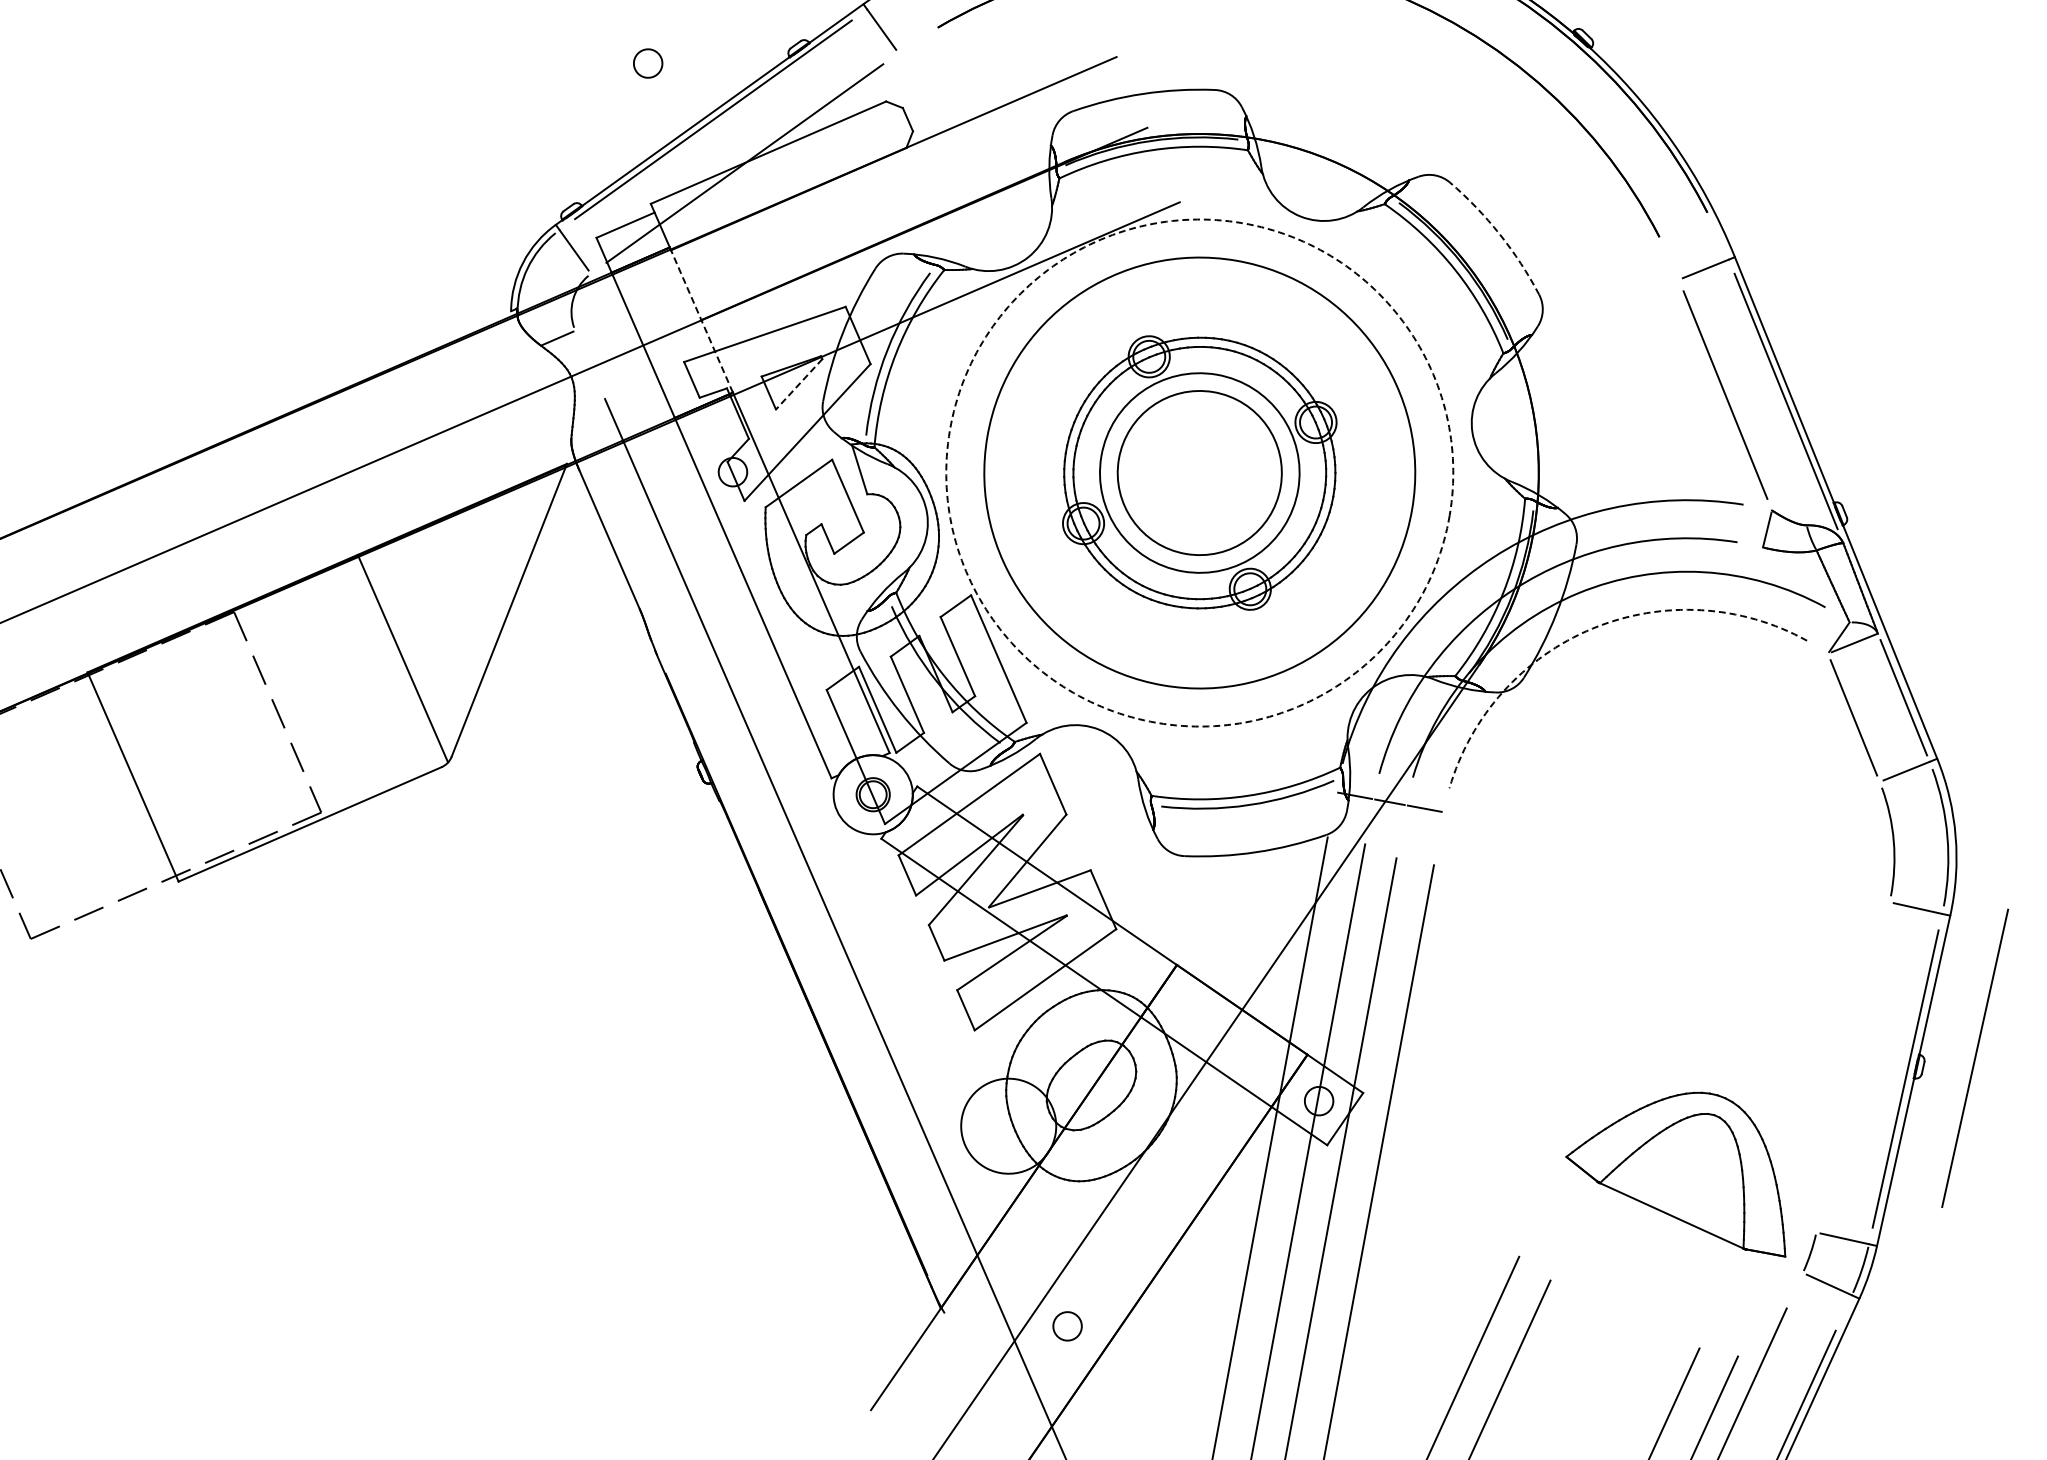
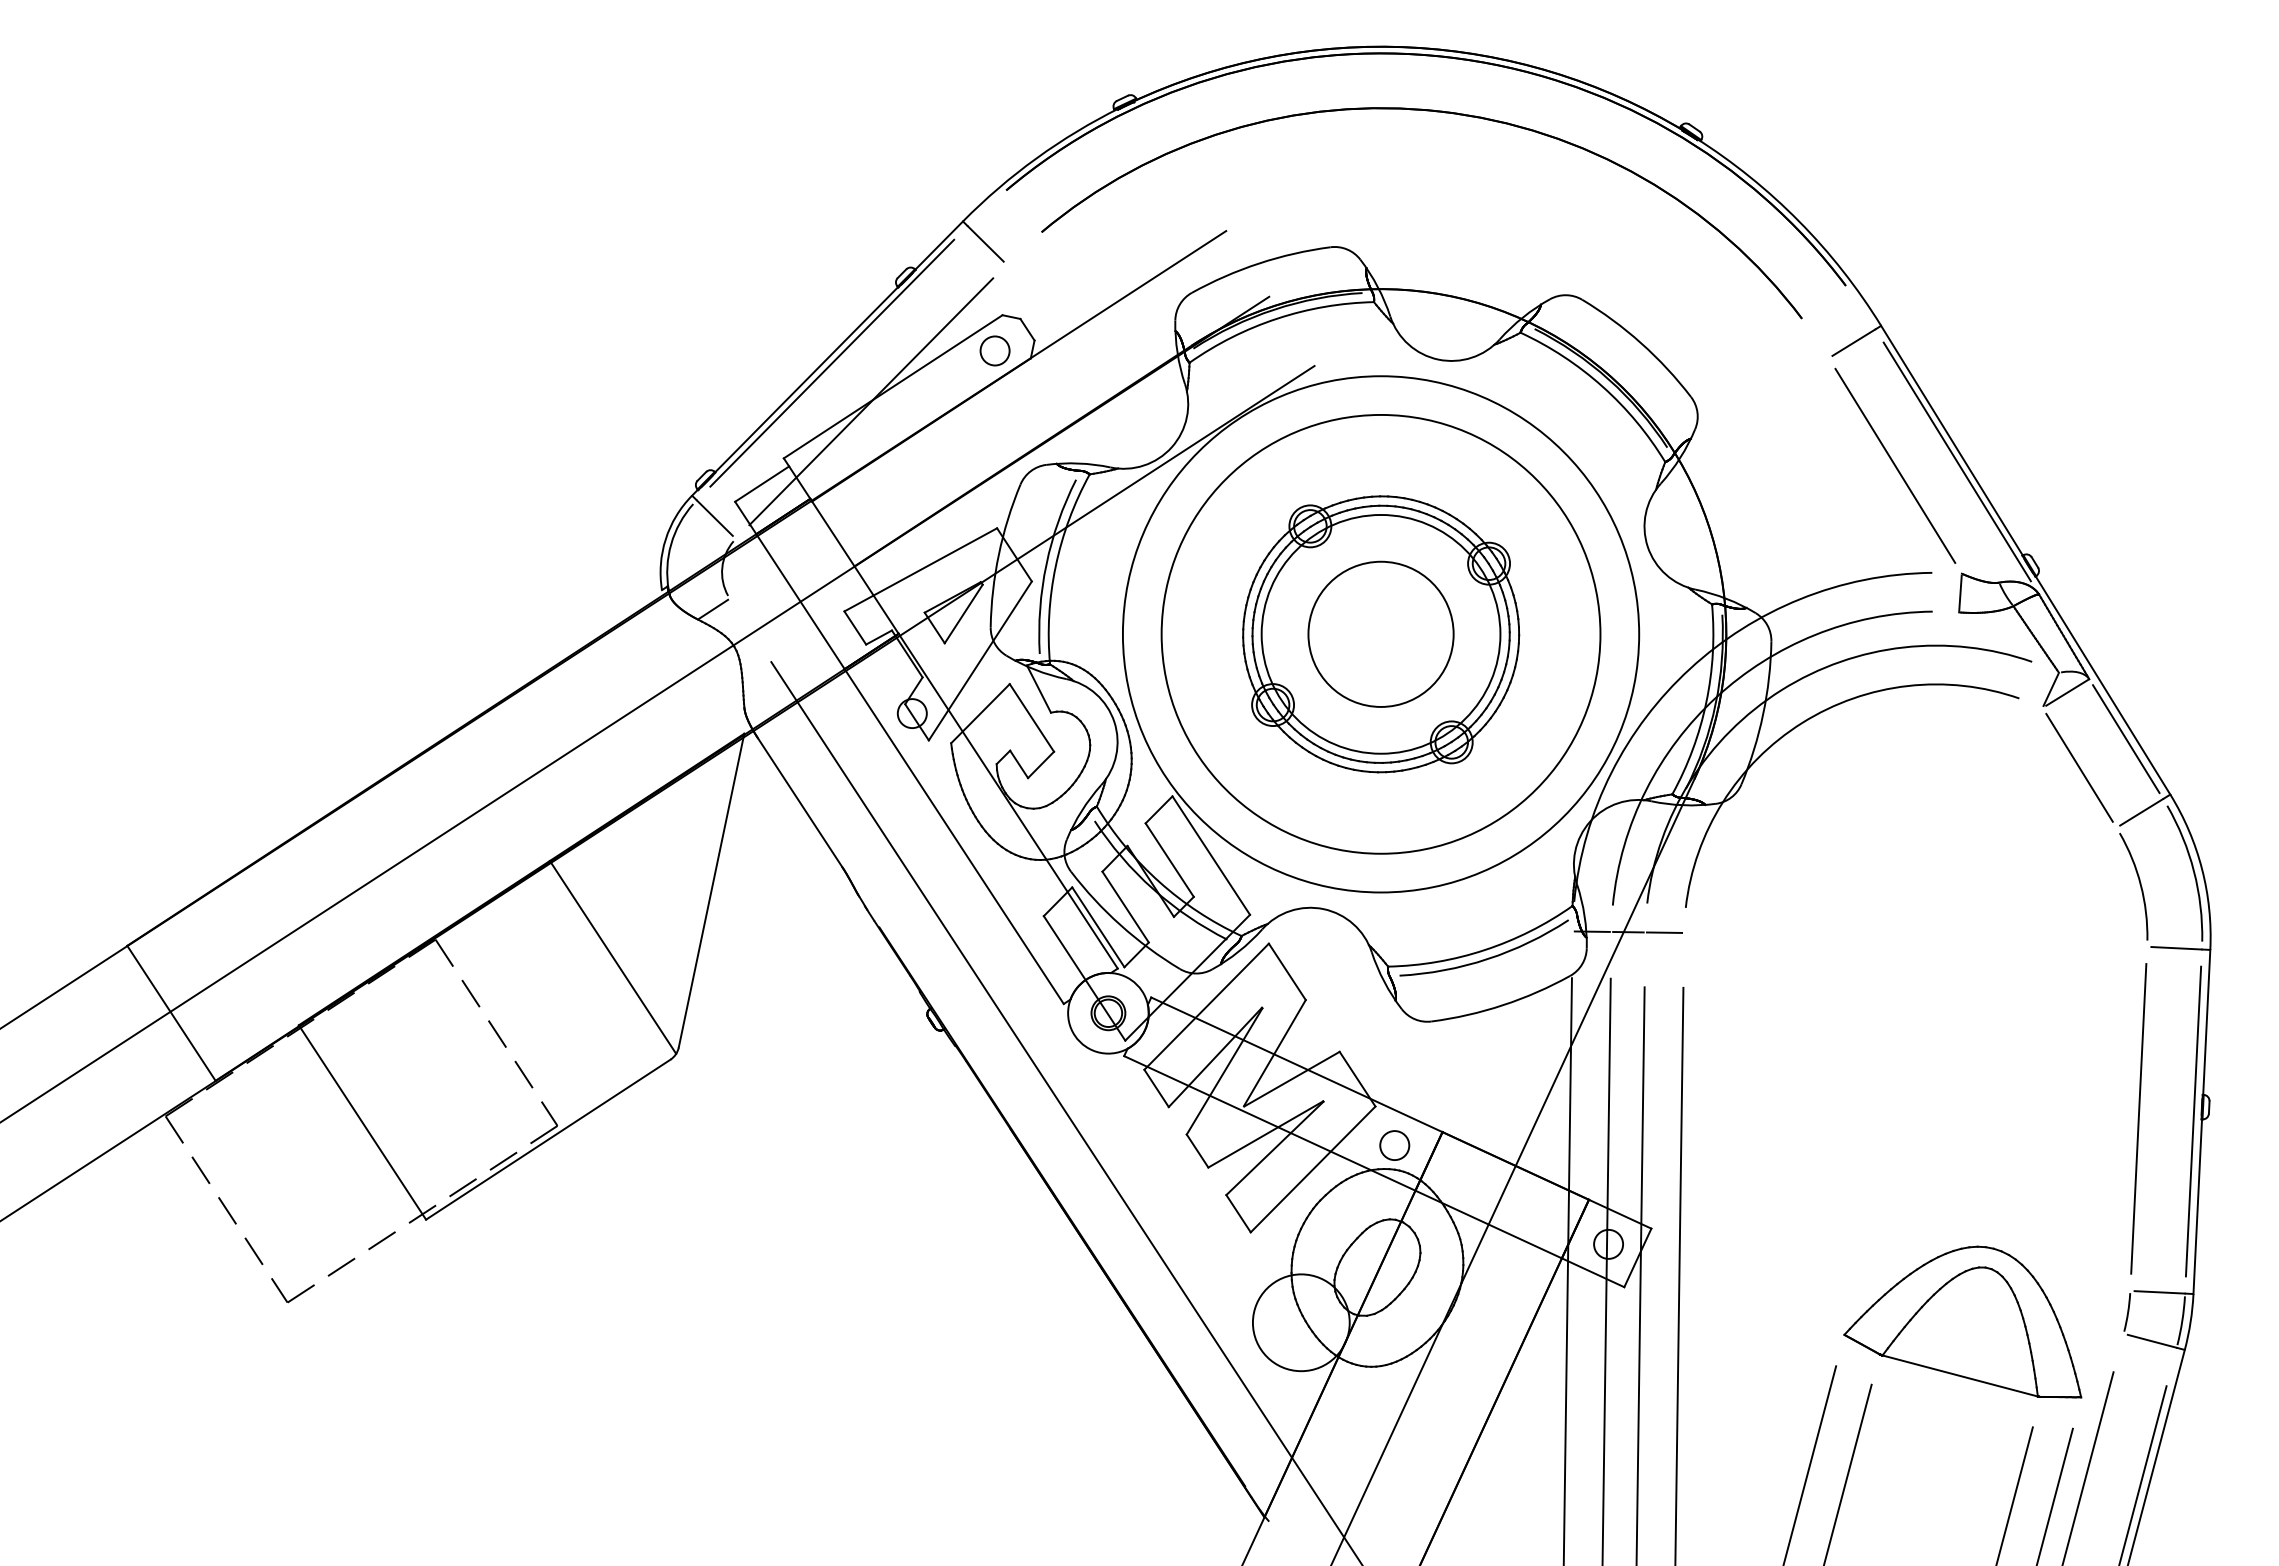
circle: (647, 63) -> (994, 350), moved
arc: (1500, 234) -> (1641, 343), dashed -> solid
line: (702, 321) -> (855, 567), dashed -> solid
line: (798, 384) -> (963, 614), dashed -> solid
circle: (1199, 472) -> (1380, 633), size x0.71
circle: (1199, 472) -> (1380, 633), size x1.43
circle: (1199, 473) -> (1380, 634), dashed -> solid
arc: (1593, 628) -> (1802, 722), dashed -> solid
line: (1974, 1057) -> (2138, 1118), moved
part: (1682, 1163) -> (1962, 1321), moved
circle: (1067, 1326) -> (1394, 1145), moved

